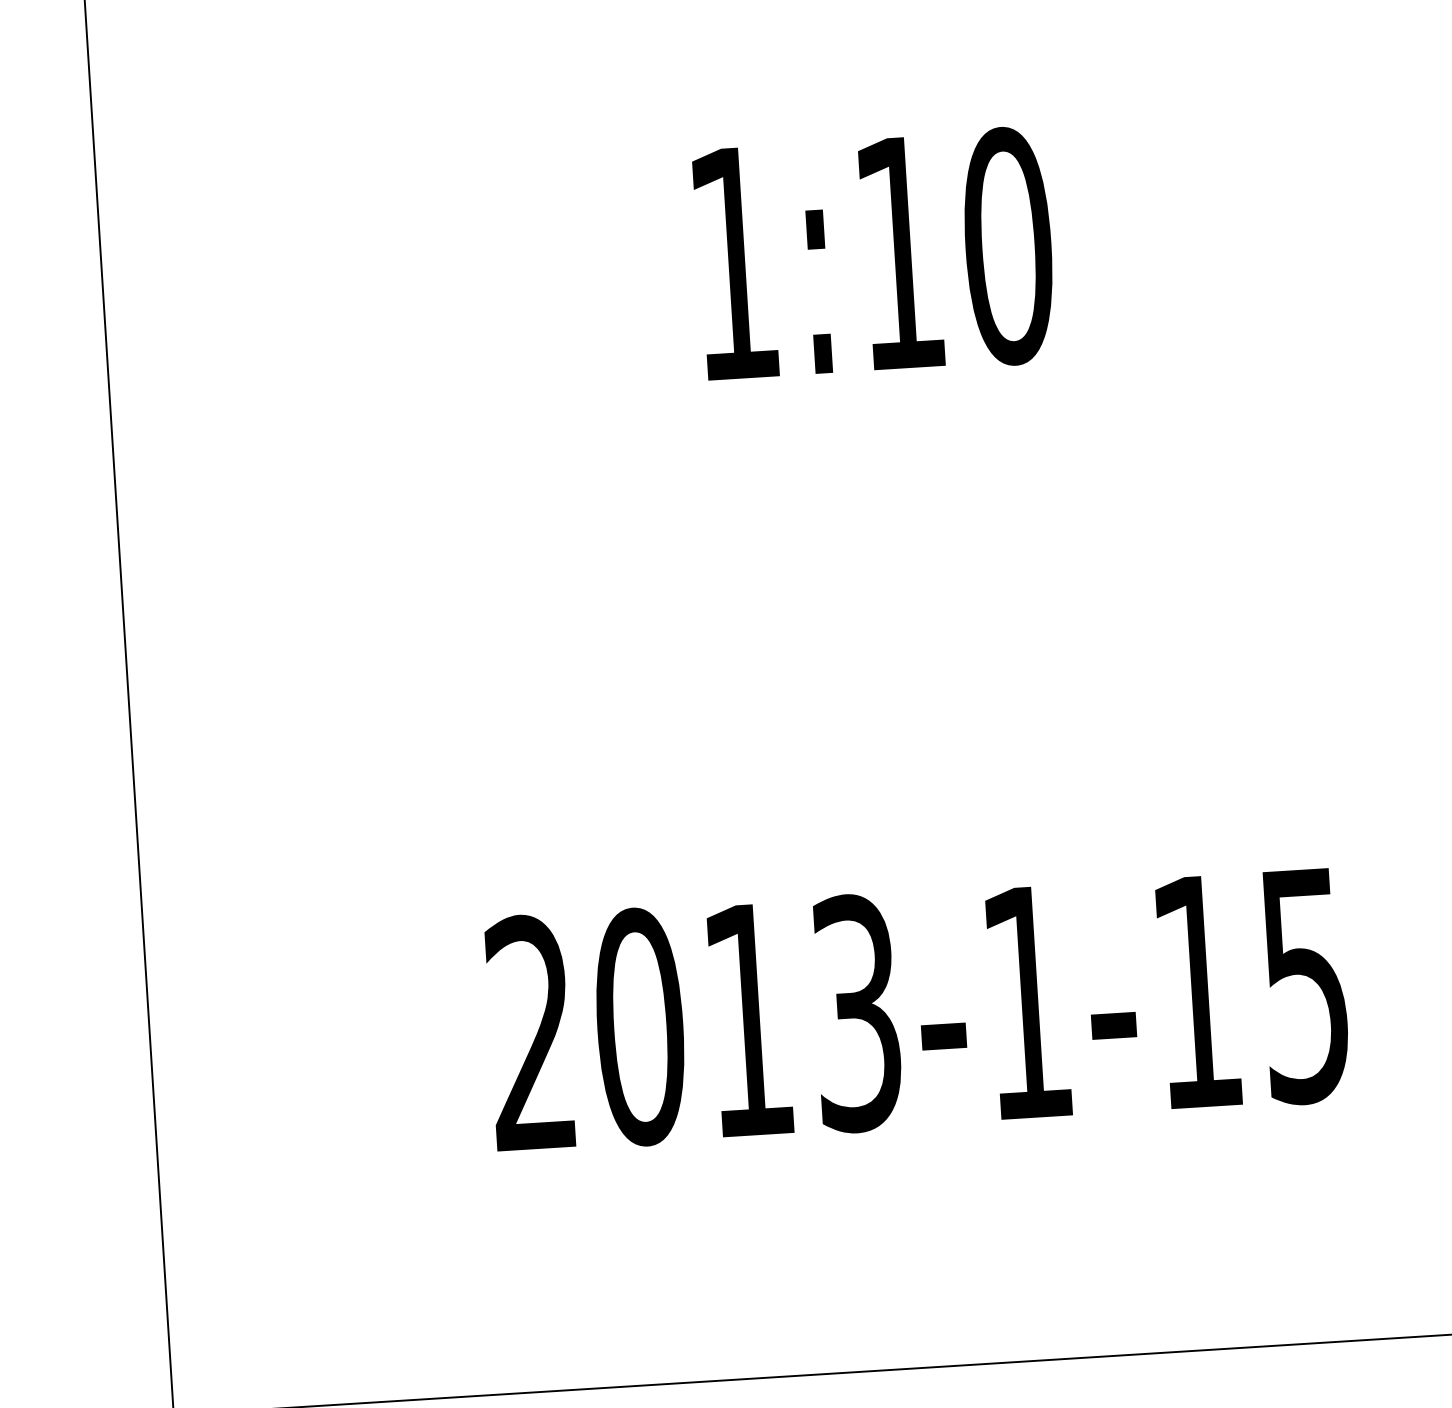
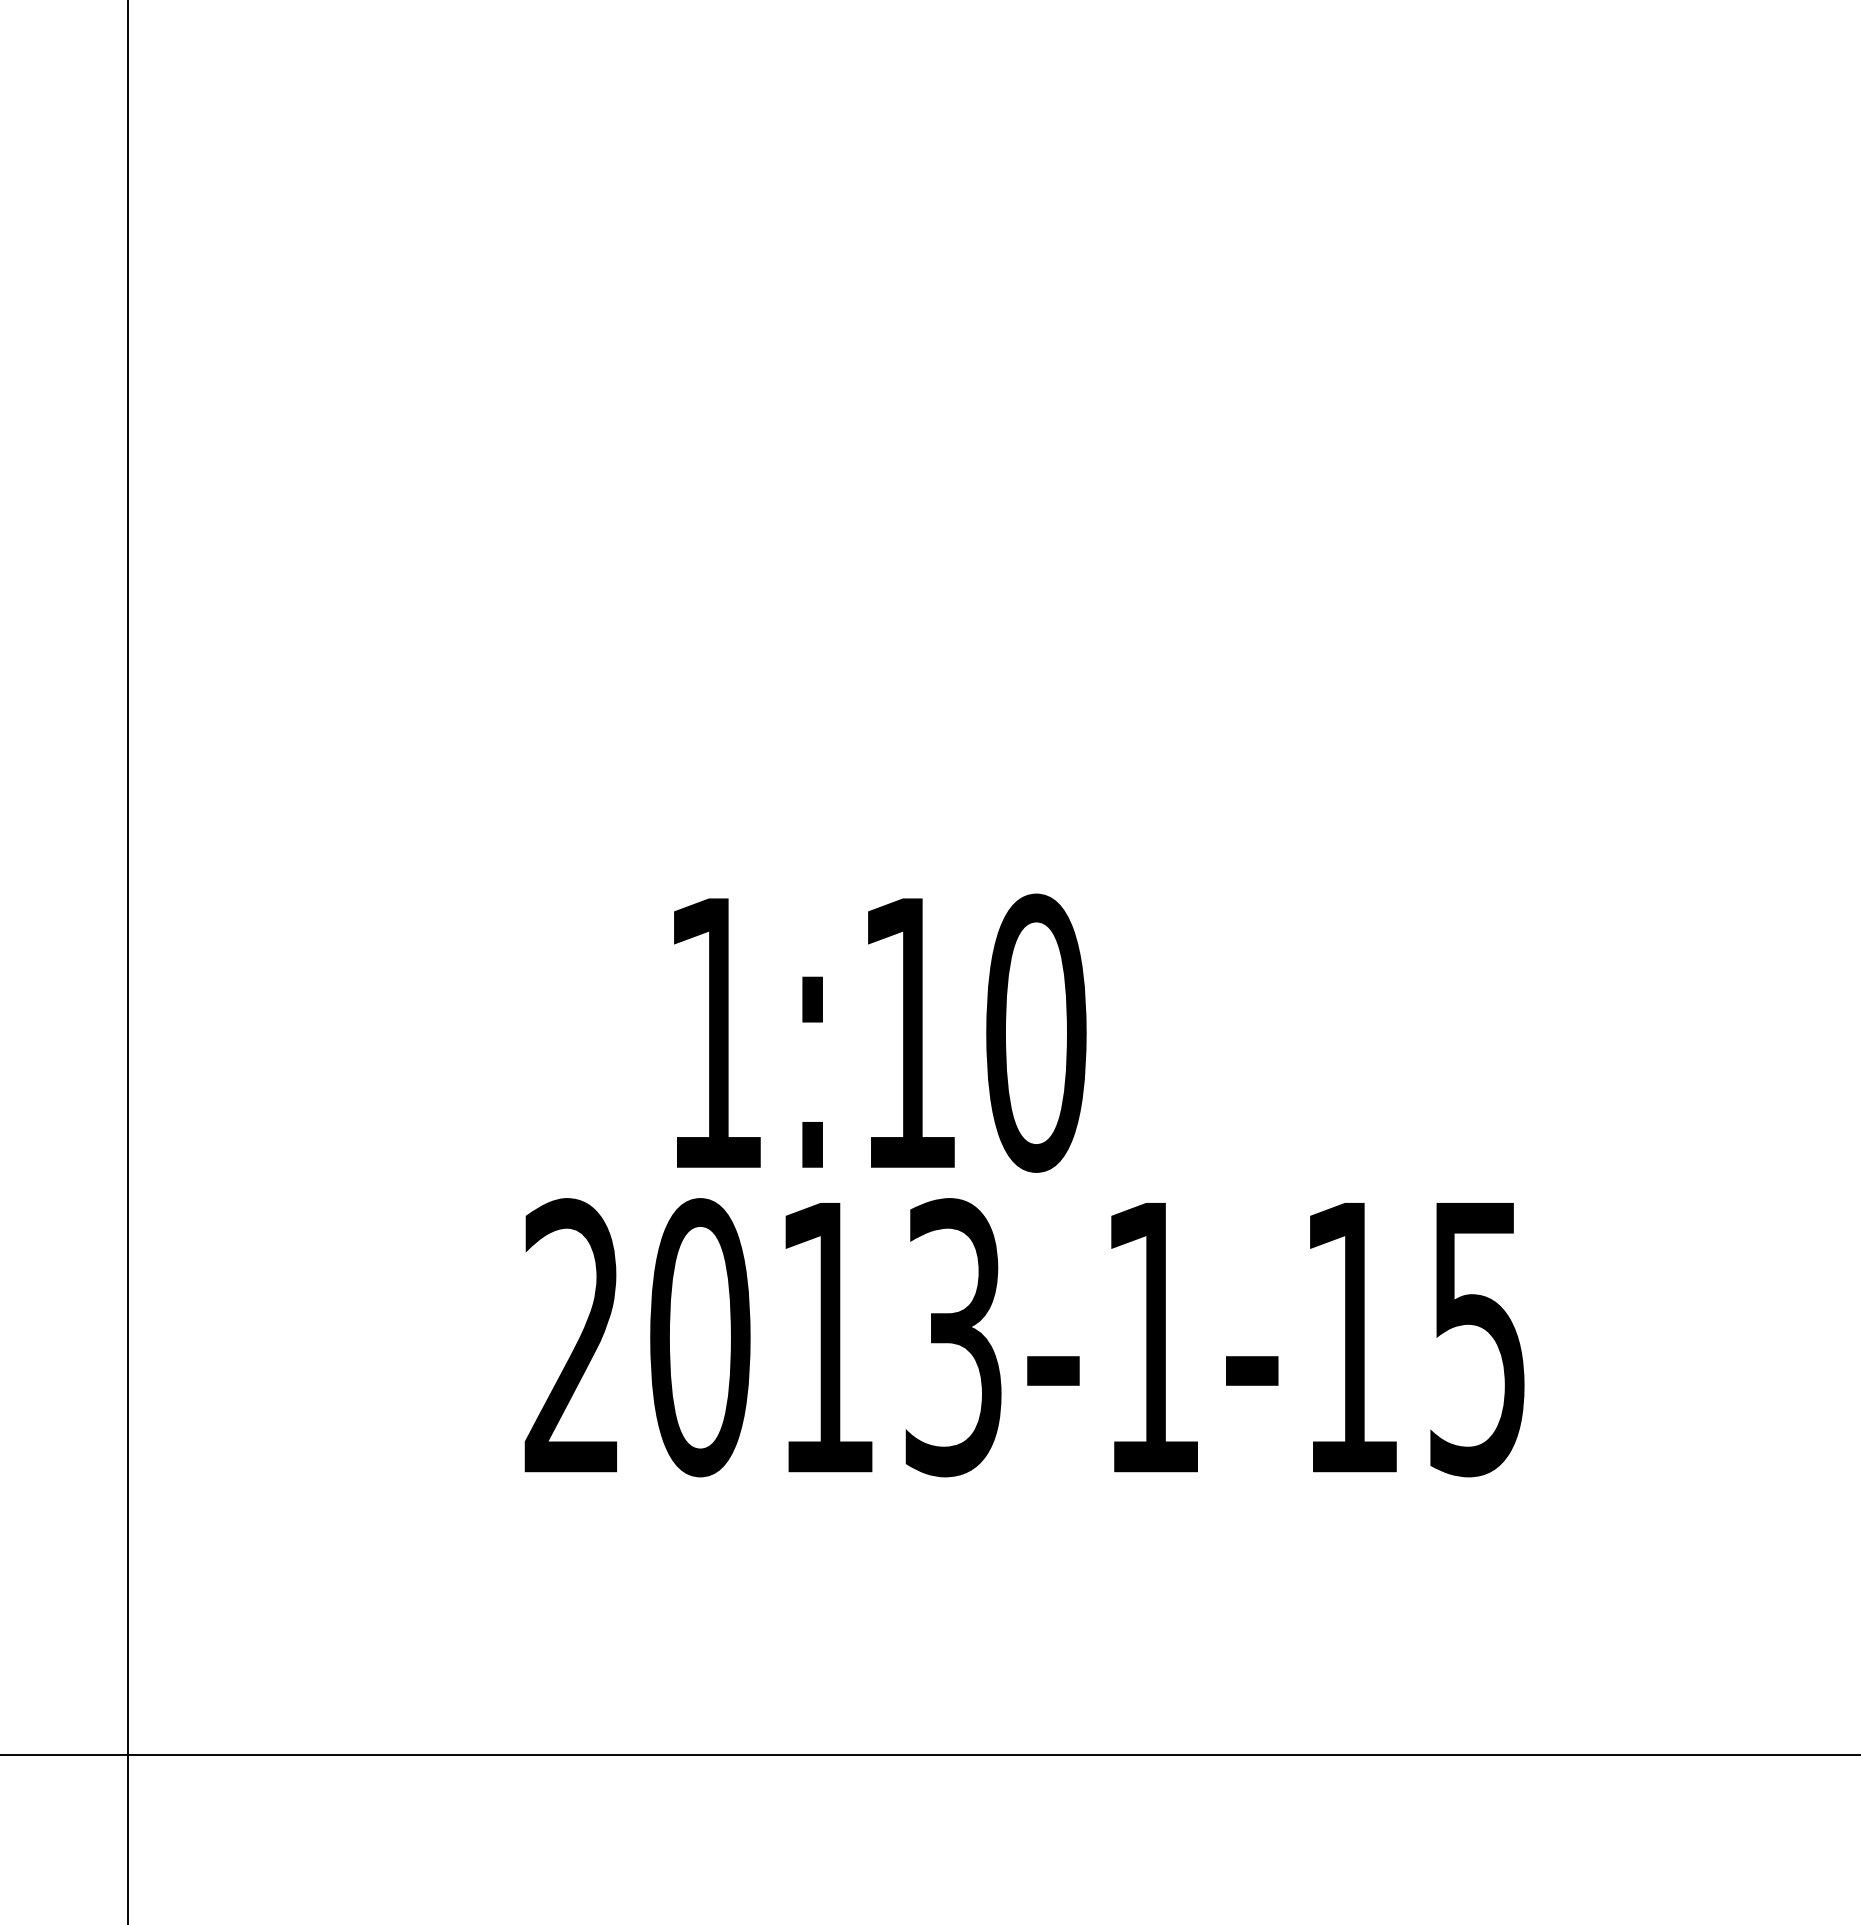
text: (875, 254) -> (880, 1032), moved

